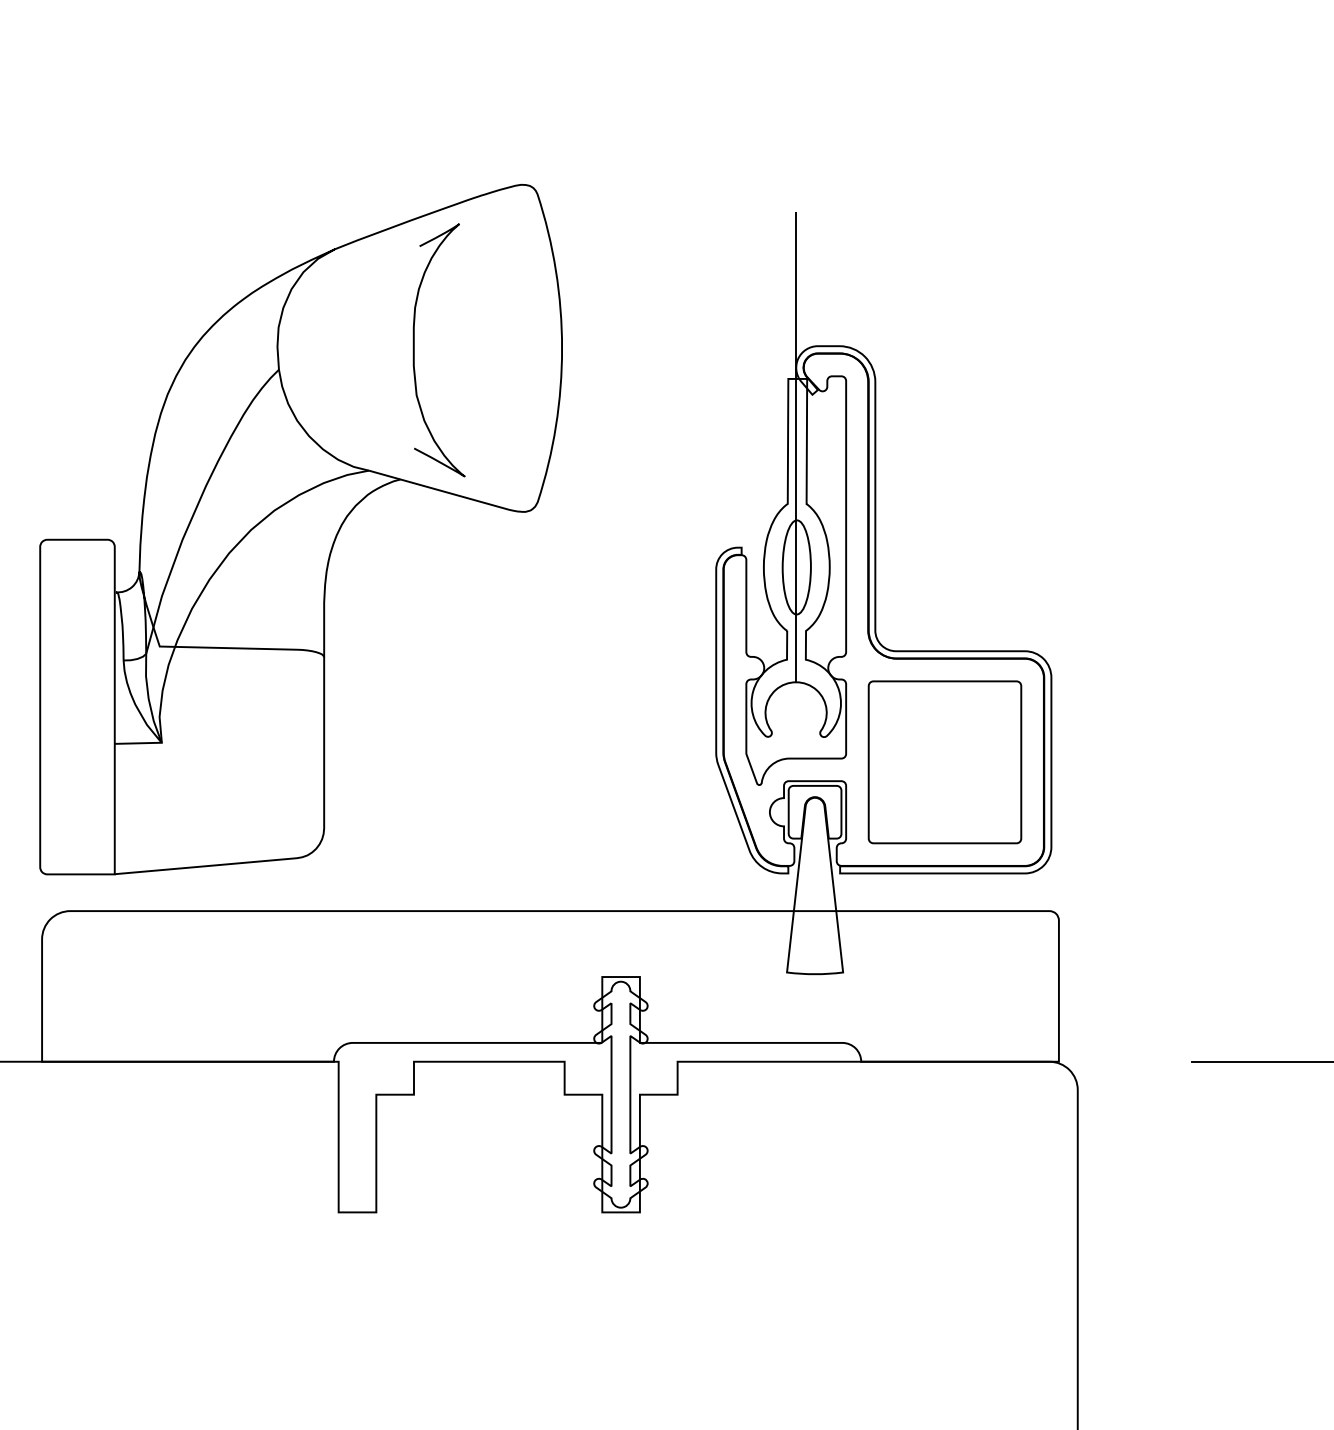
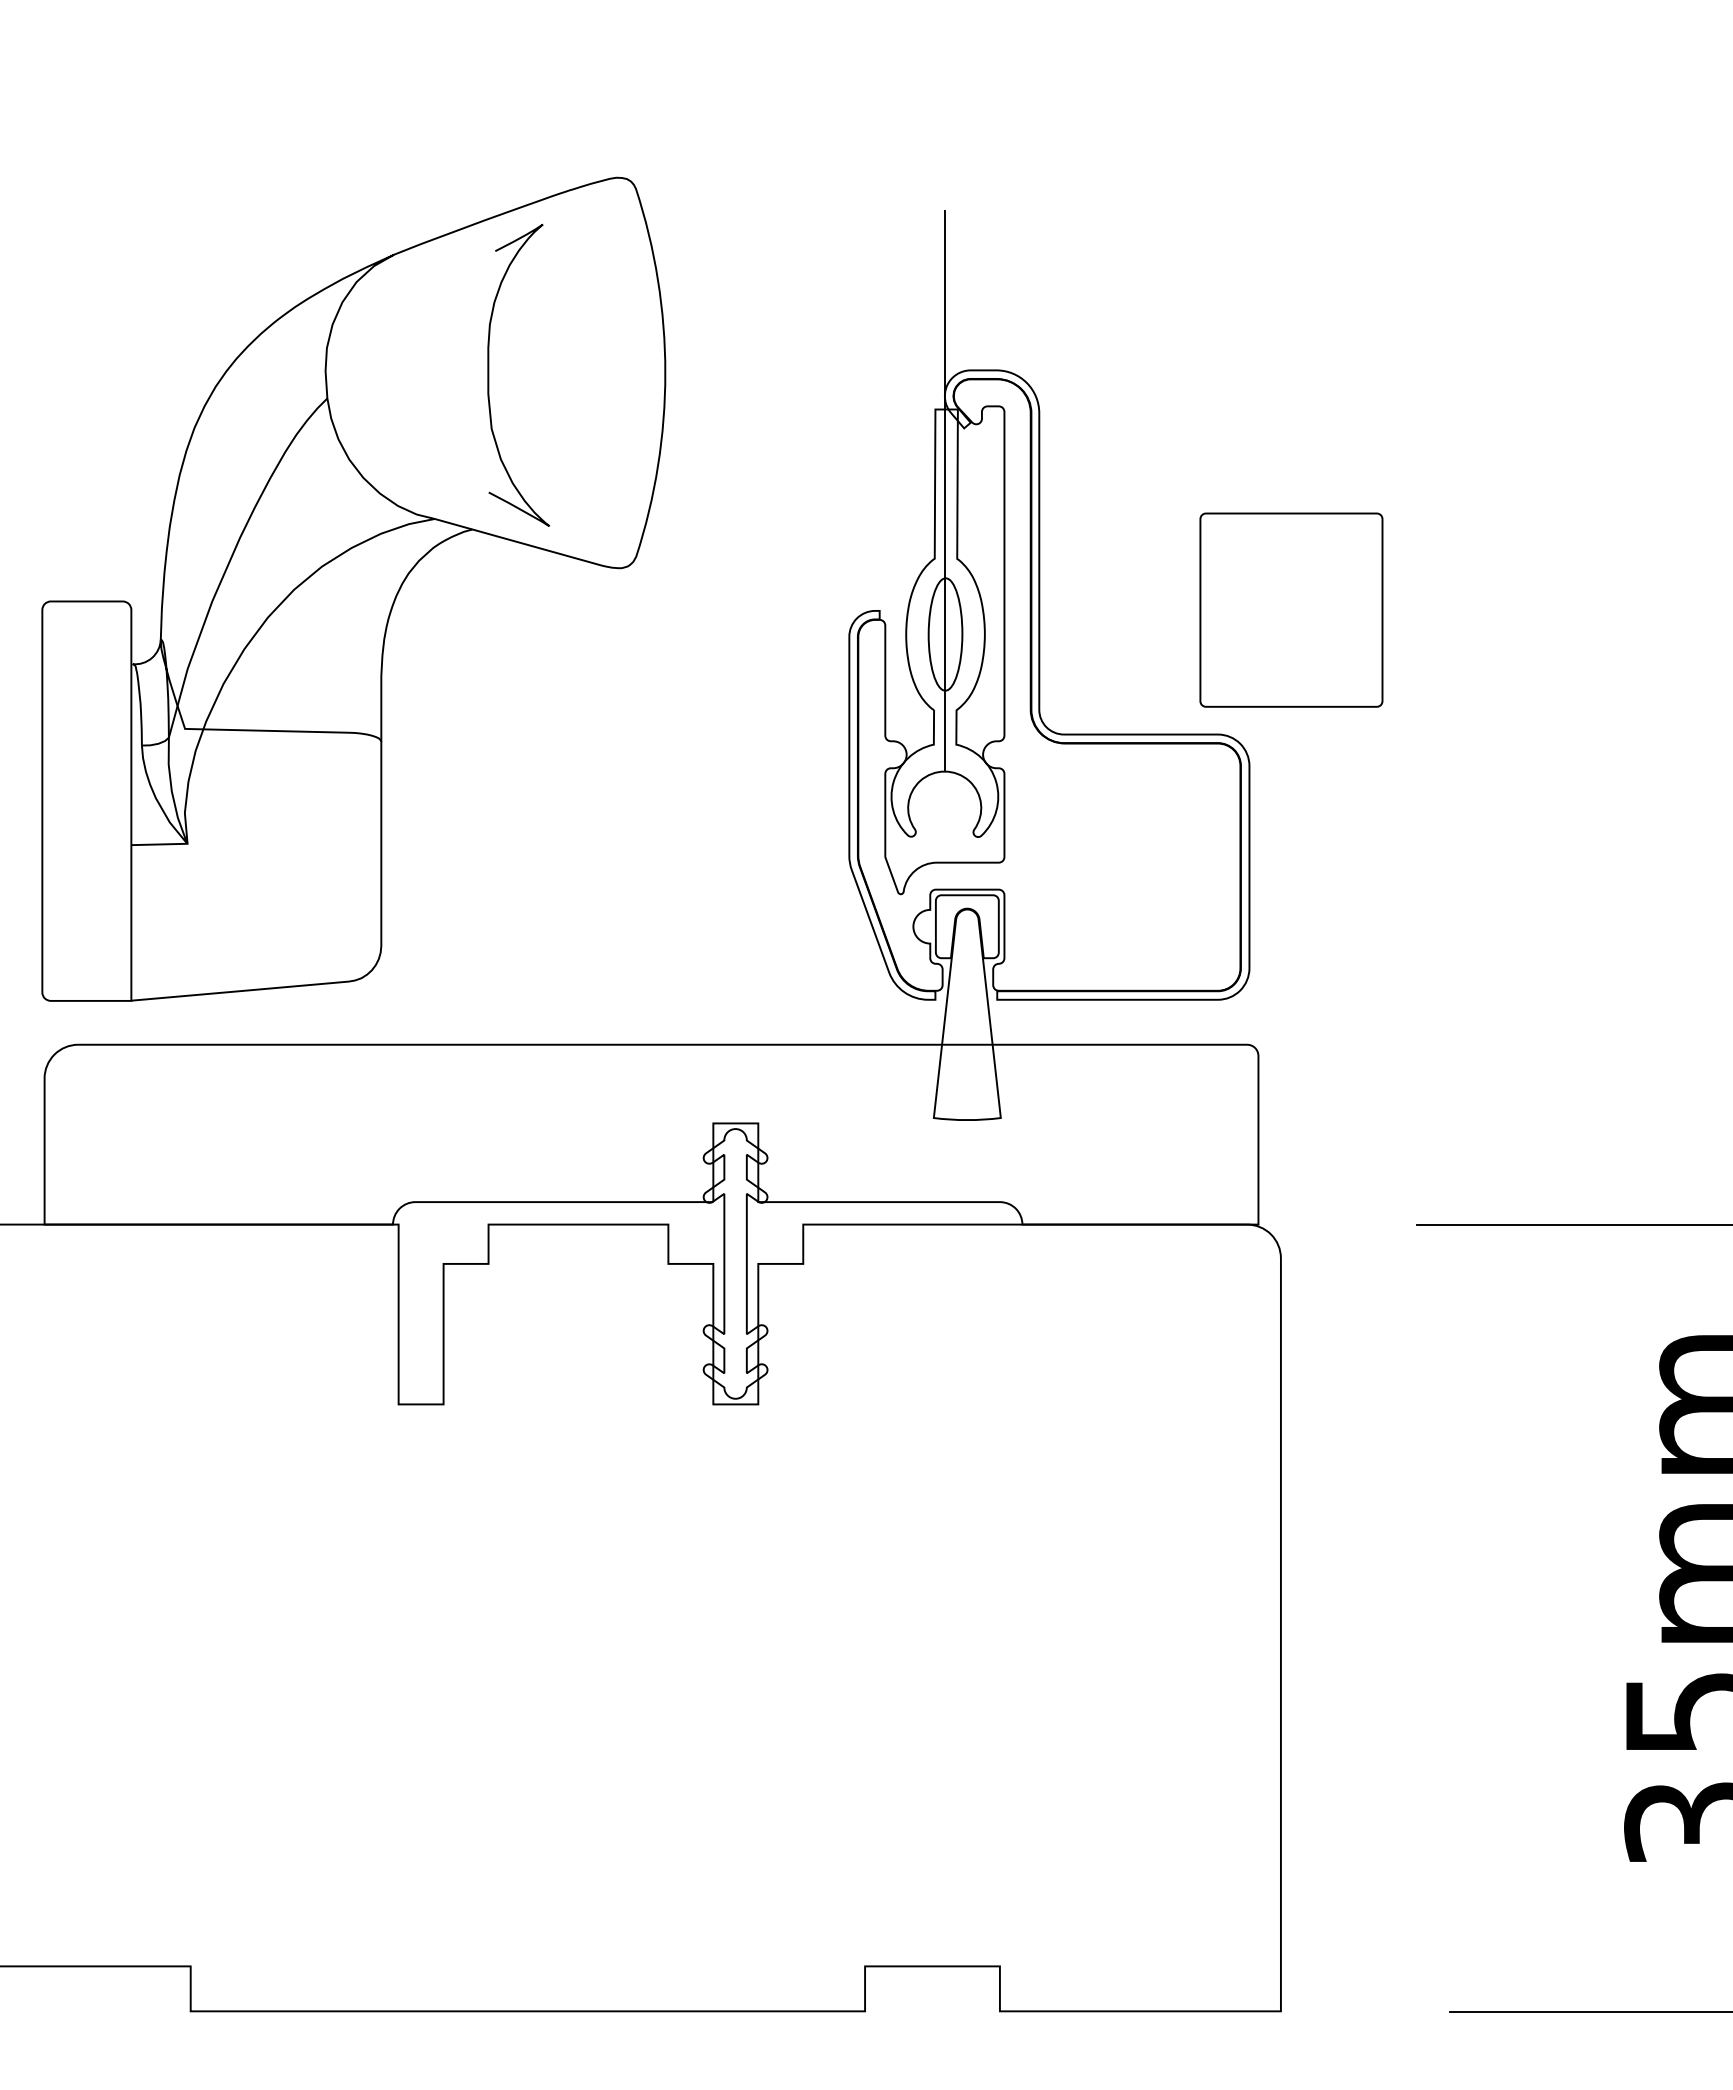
part: (945, 761) -> (1291, 609), moved

